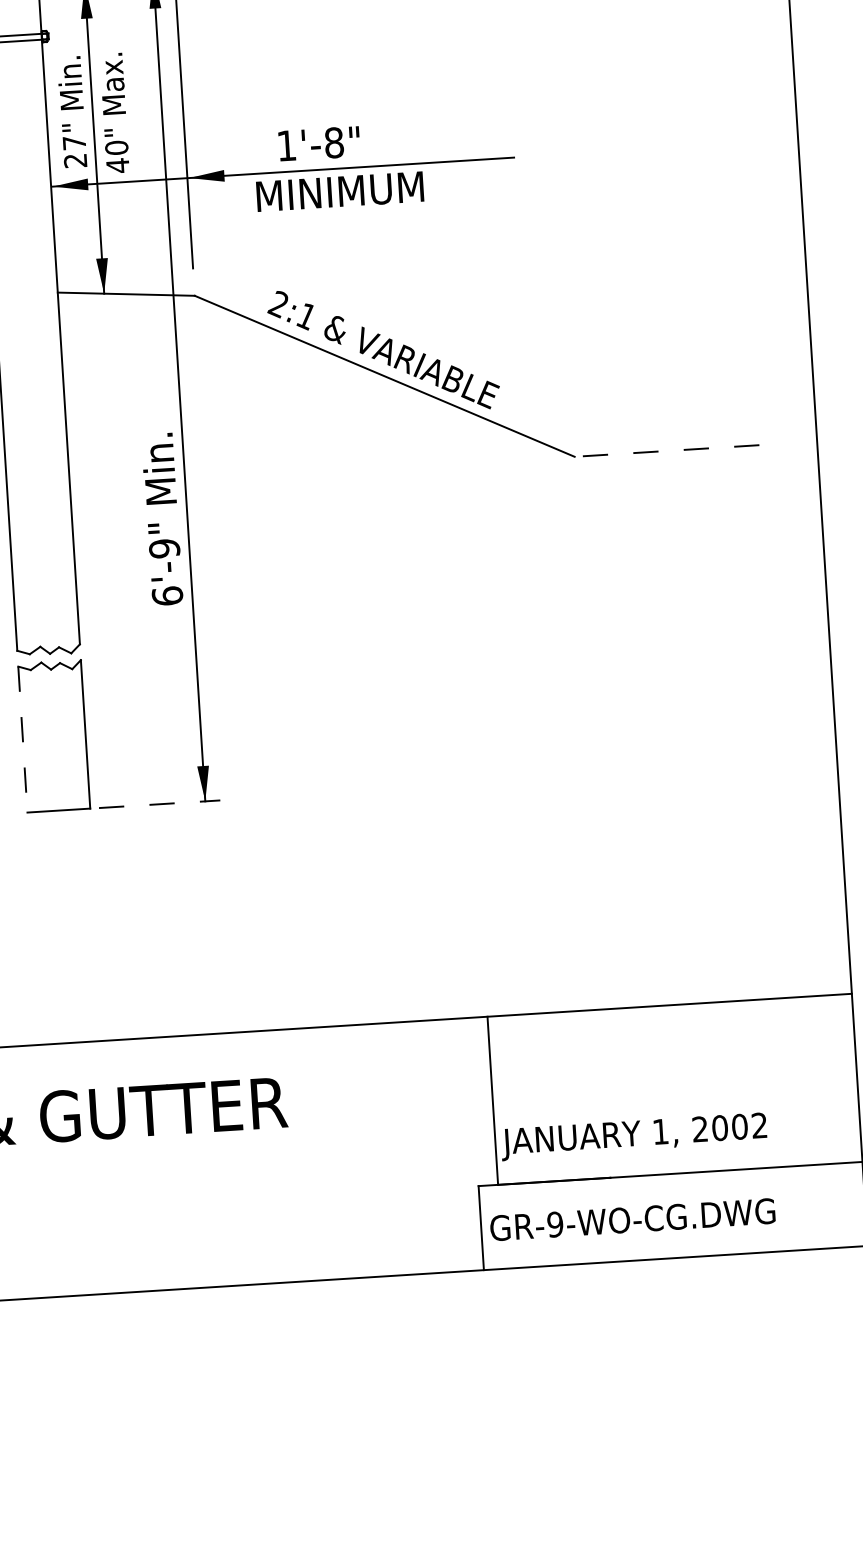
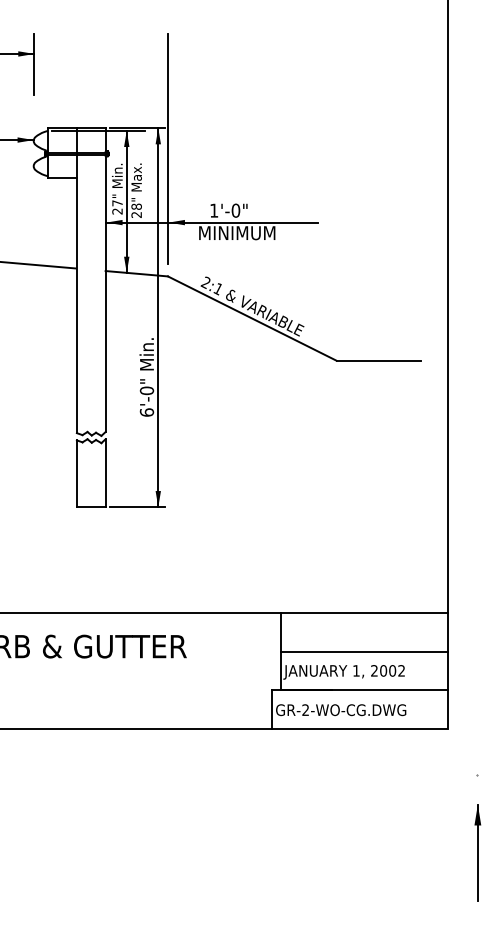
text: (333, 142) -> (235, 210), 1'-8" -> 1'-0"
text: (116, 156) -> (136, 210), 40" -> 28"
line: (666, 450) -> (378, 360), dashed -> solid
text: (165, 547) -> (147, 390), 6'-9" -> 6'-0"
line: (22, 741) -> (76, 474), dashed -> solid
line: (159, 804) -> (137, 507), dashed -> solid
line: (673, 1088) -> (363, 651), added
text: (554, 1225) -> (305, 710), GR-9-WO-CG.DWG -> GR-2-WO-CG.DWG

